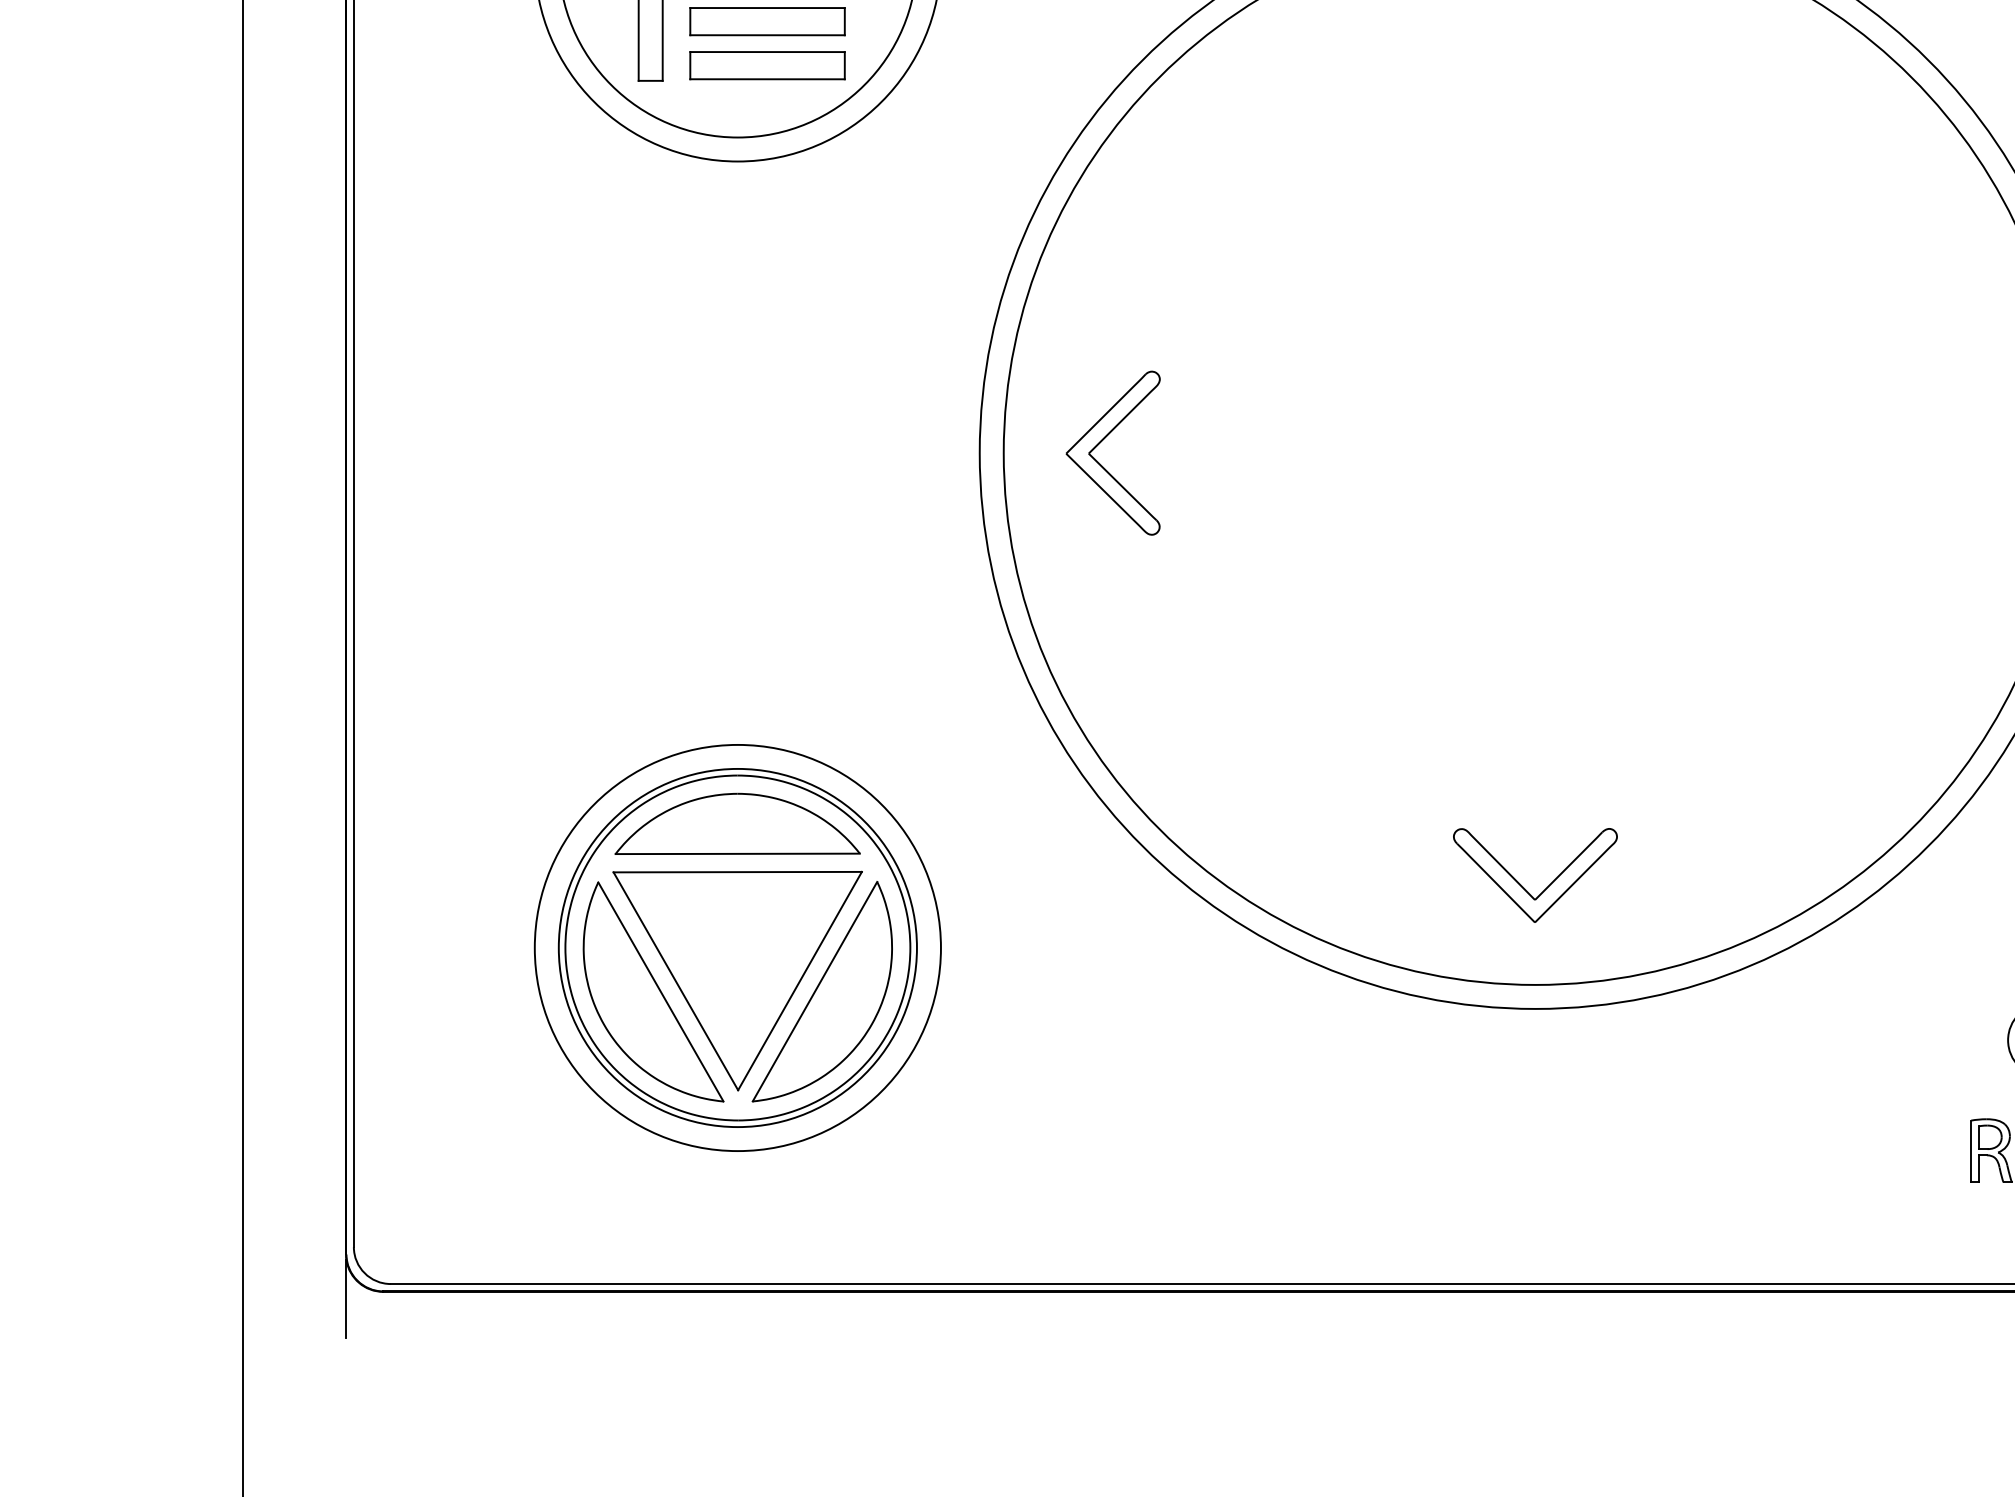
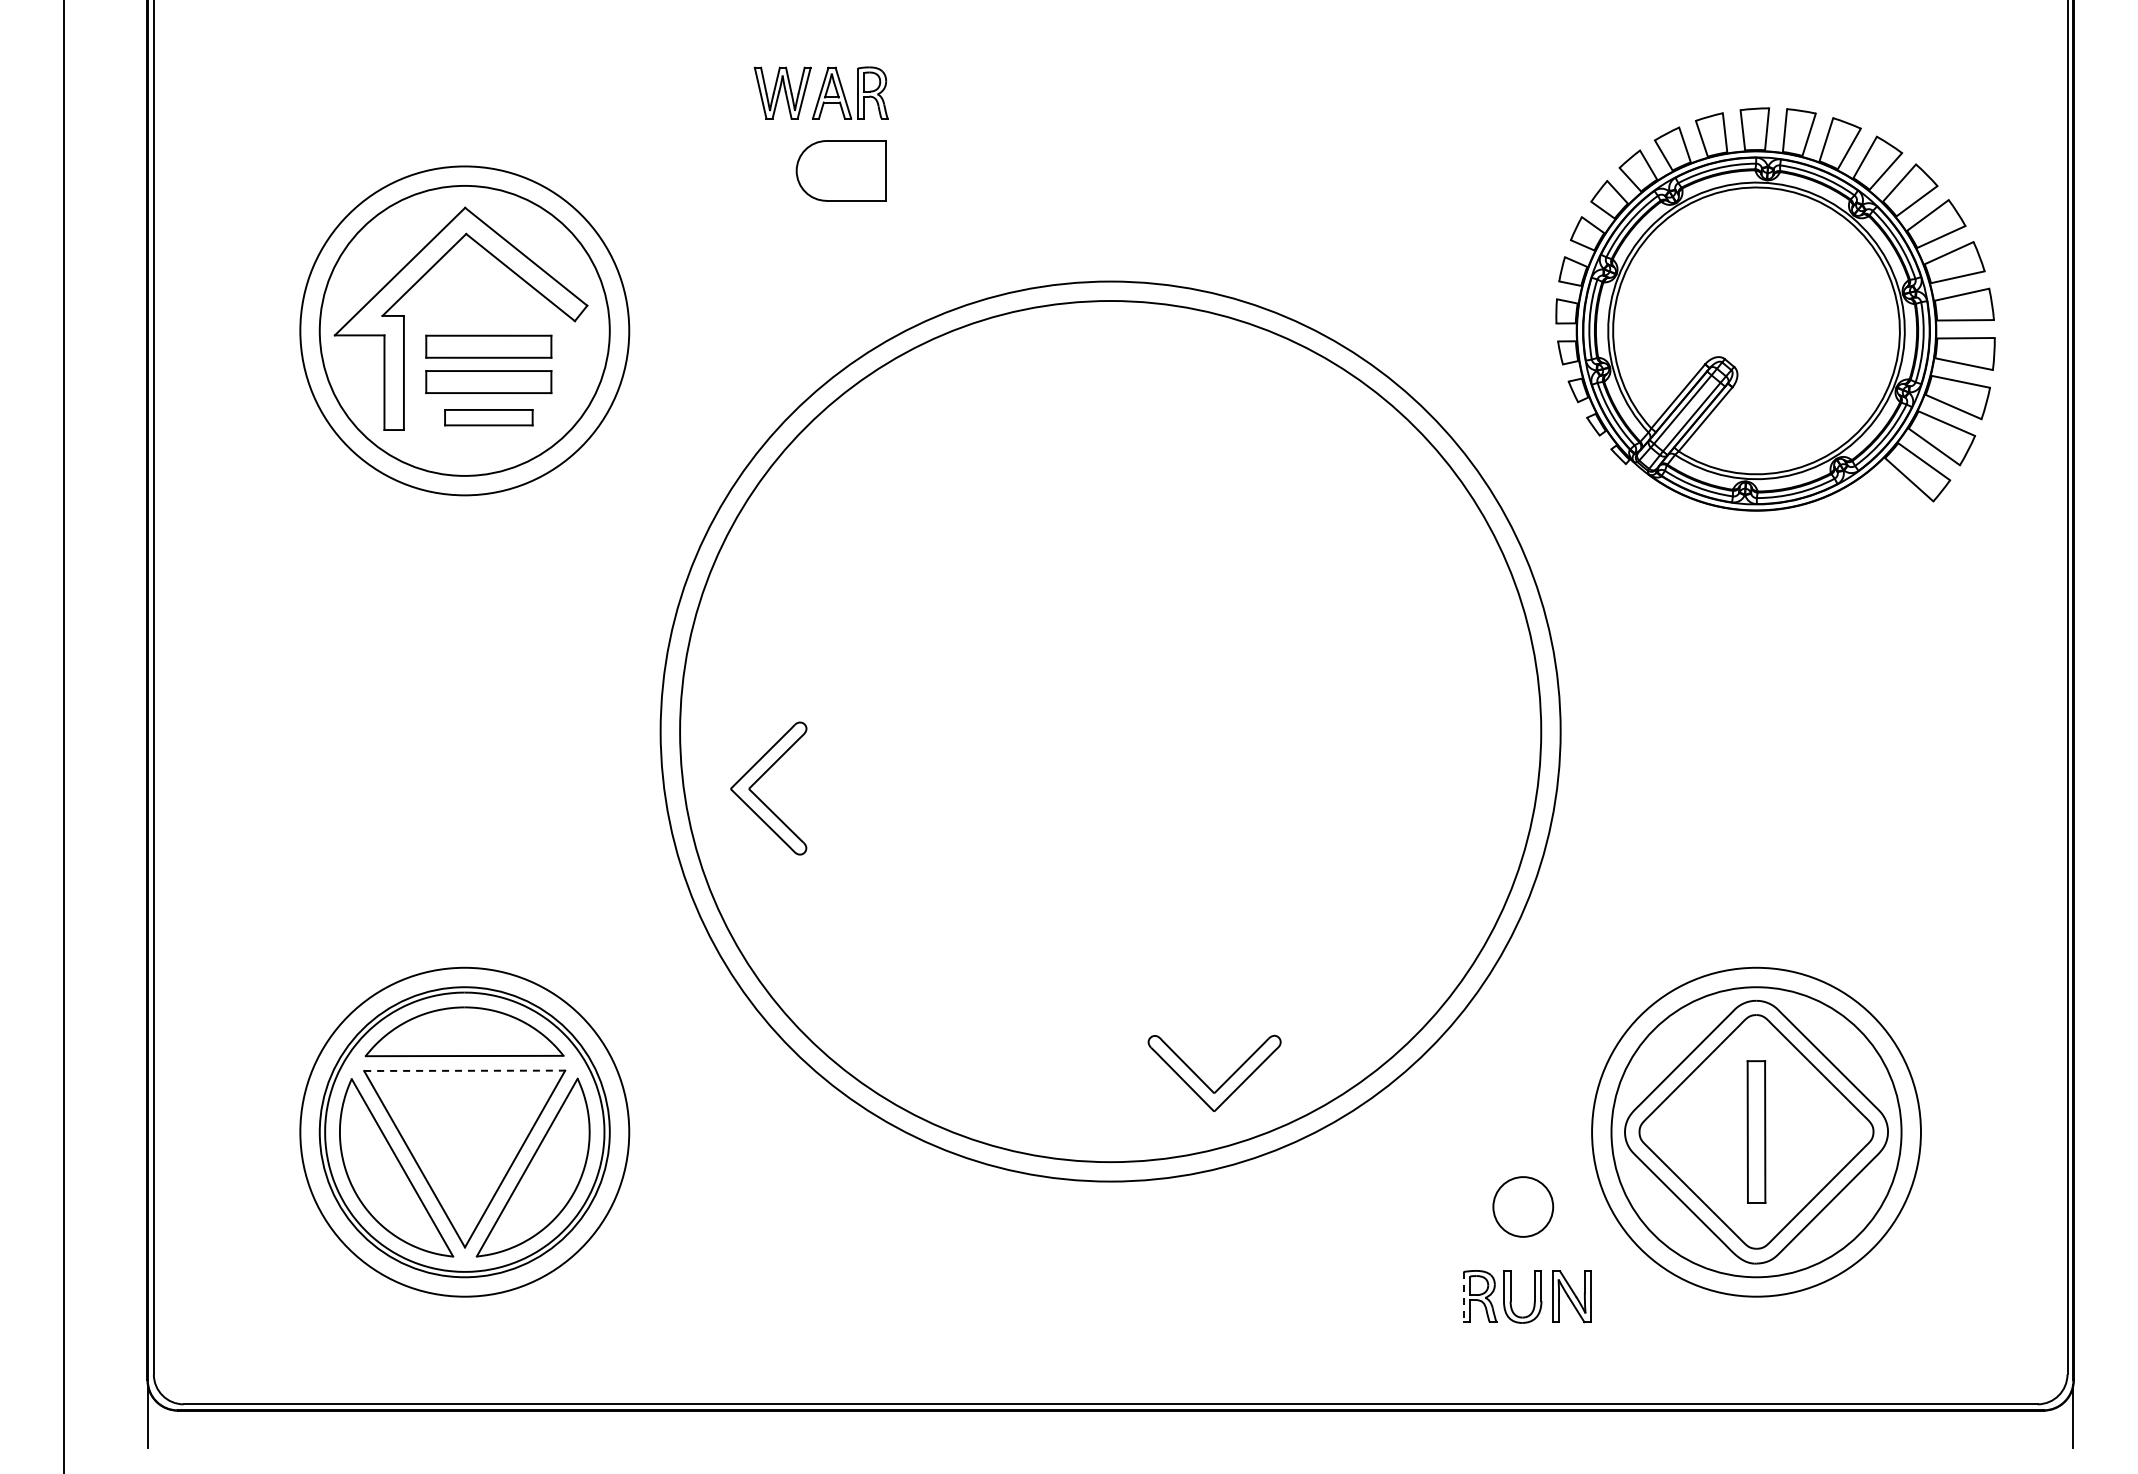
part: (767, 65) -> (488, 417), size x0.7
part: (1101, 442) -> (759, 779), moved
line: (737, 871) -> (464, 1070), solid -> dashed
part: (1547, 885) -> (1224, 1081), moved
line: (1971, 1152) -> (1463, 1297), solid -> dashed

